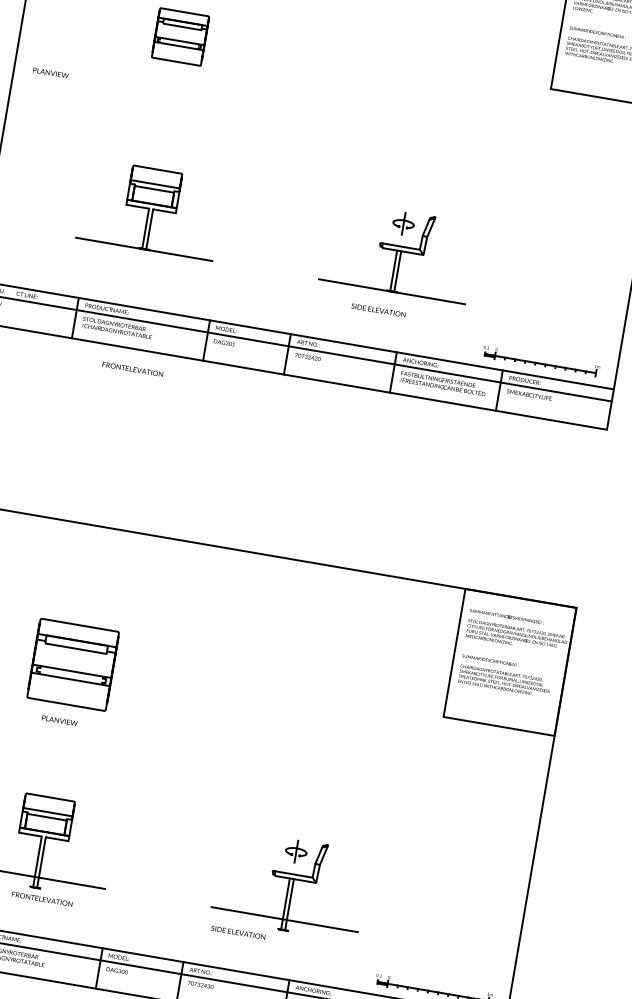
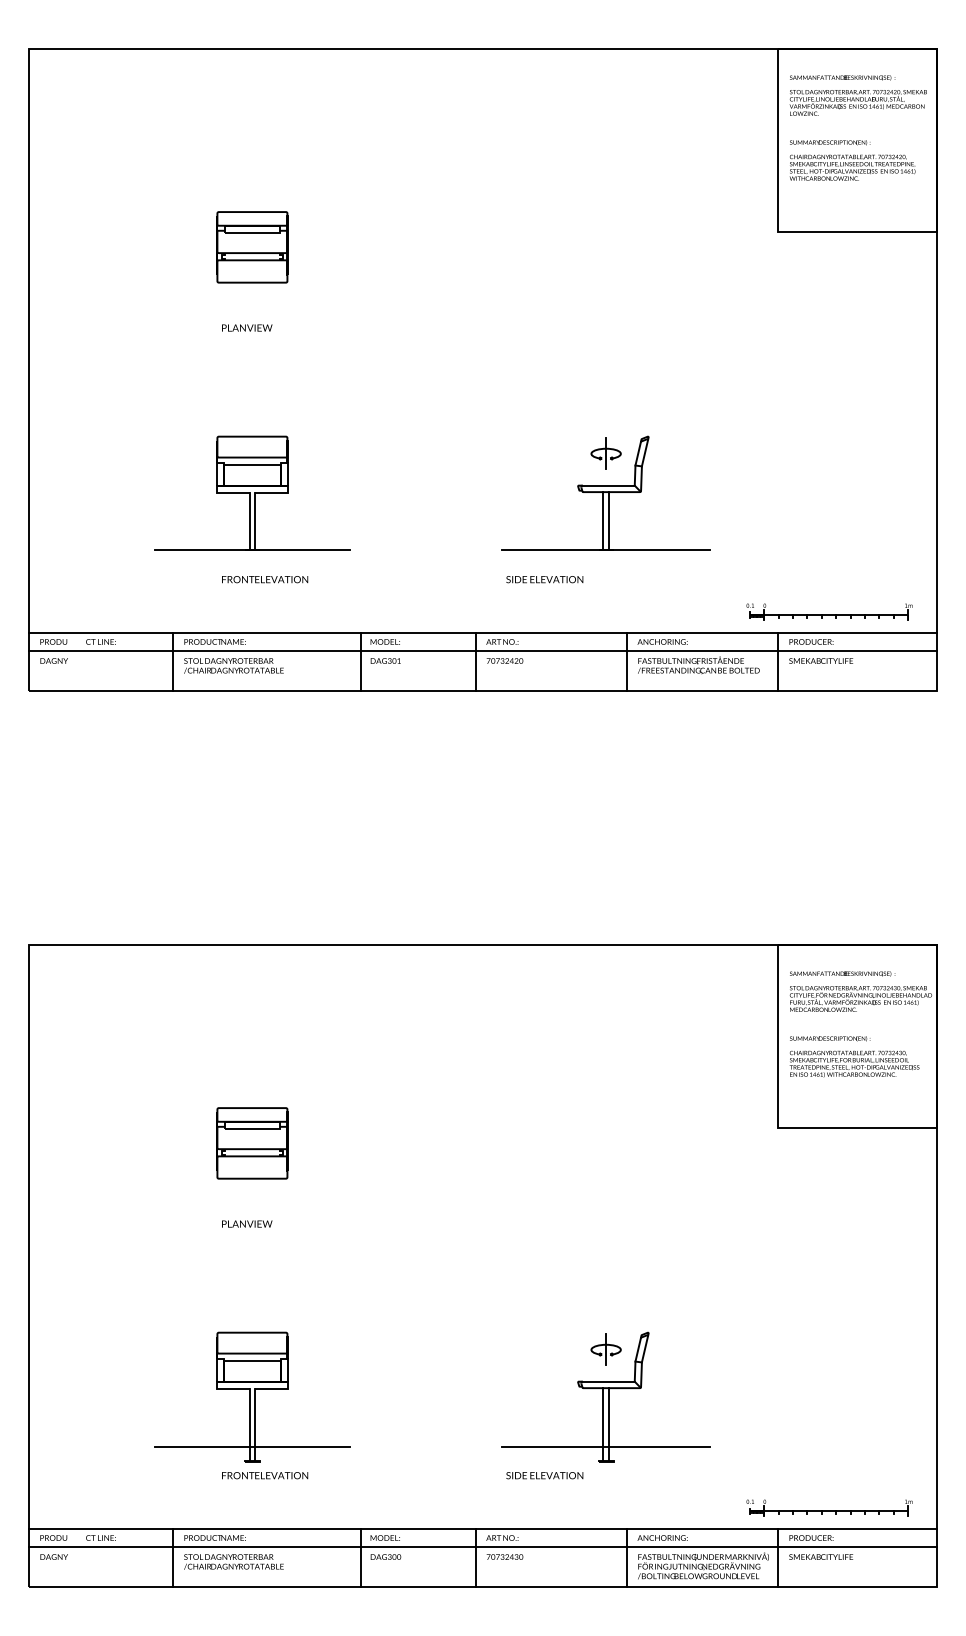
text: (51, 72) -> (247, 327), moved
text: (378, 310) -> (544, 579), moved
text: (133, 369) -> (265, 579), moved
part: (73, 664) -> (252, 1143), size x0.62

